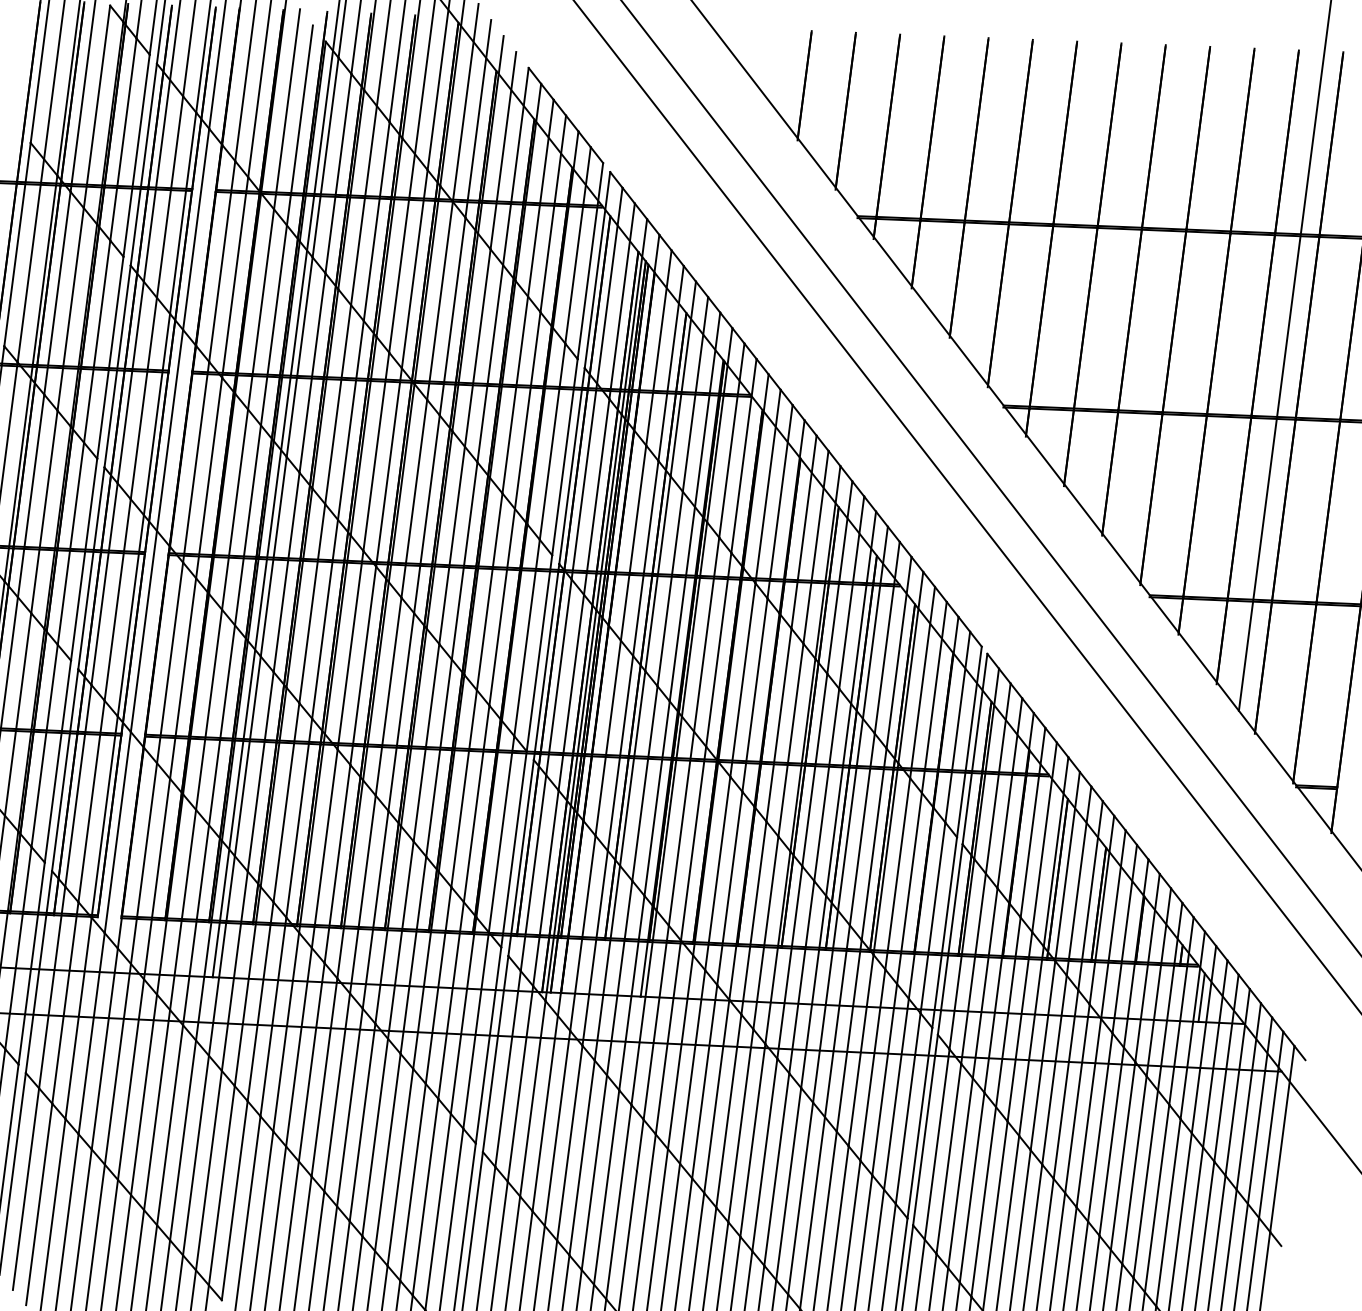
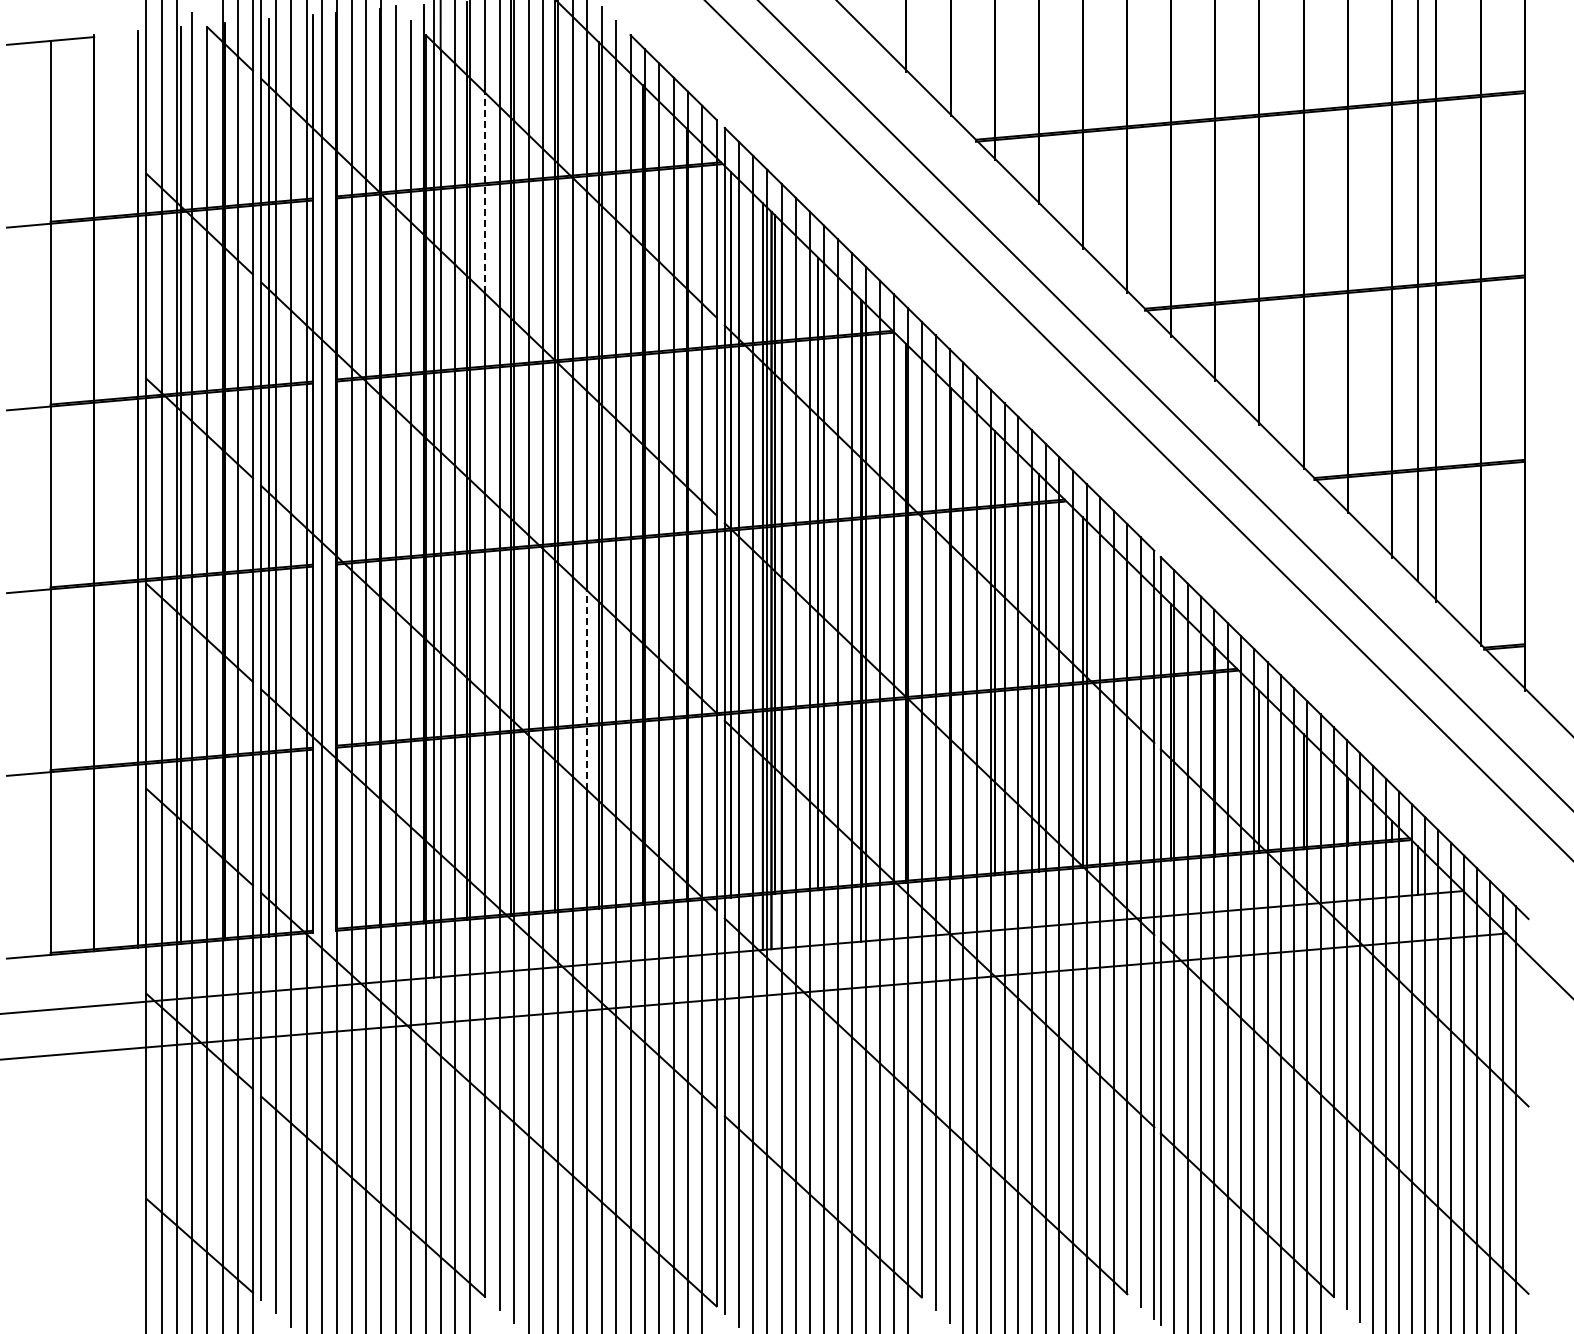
line: (363, 205) -> (484, 192), solid -> dashed
line: (401, 712) -> (587, 690), solid -> dashed

